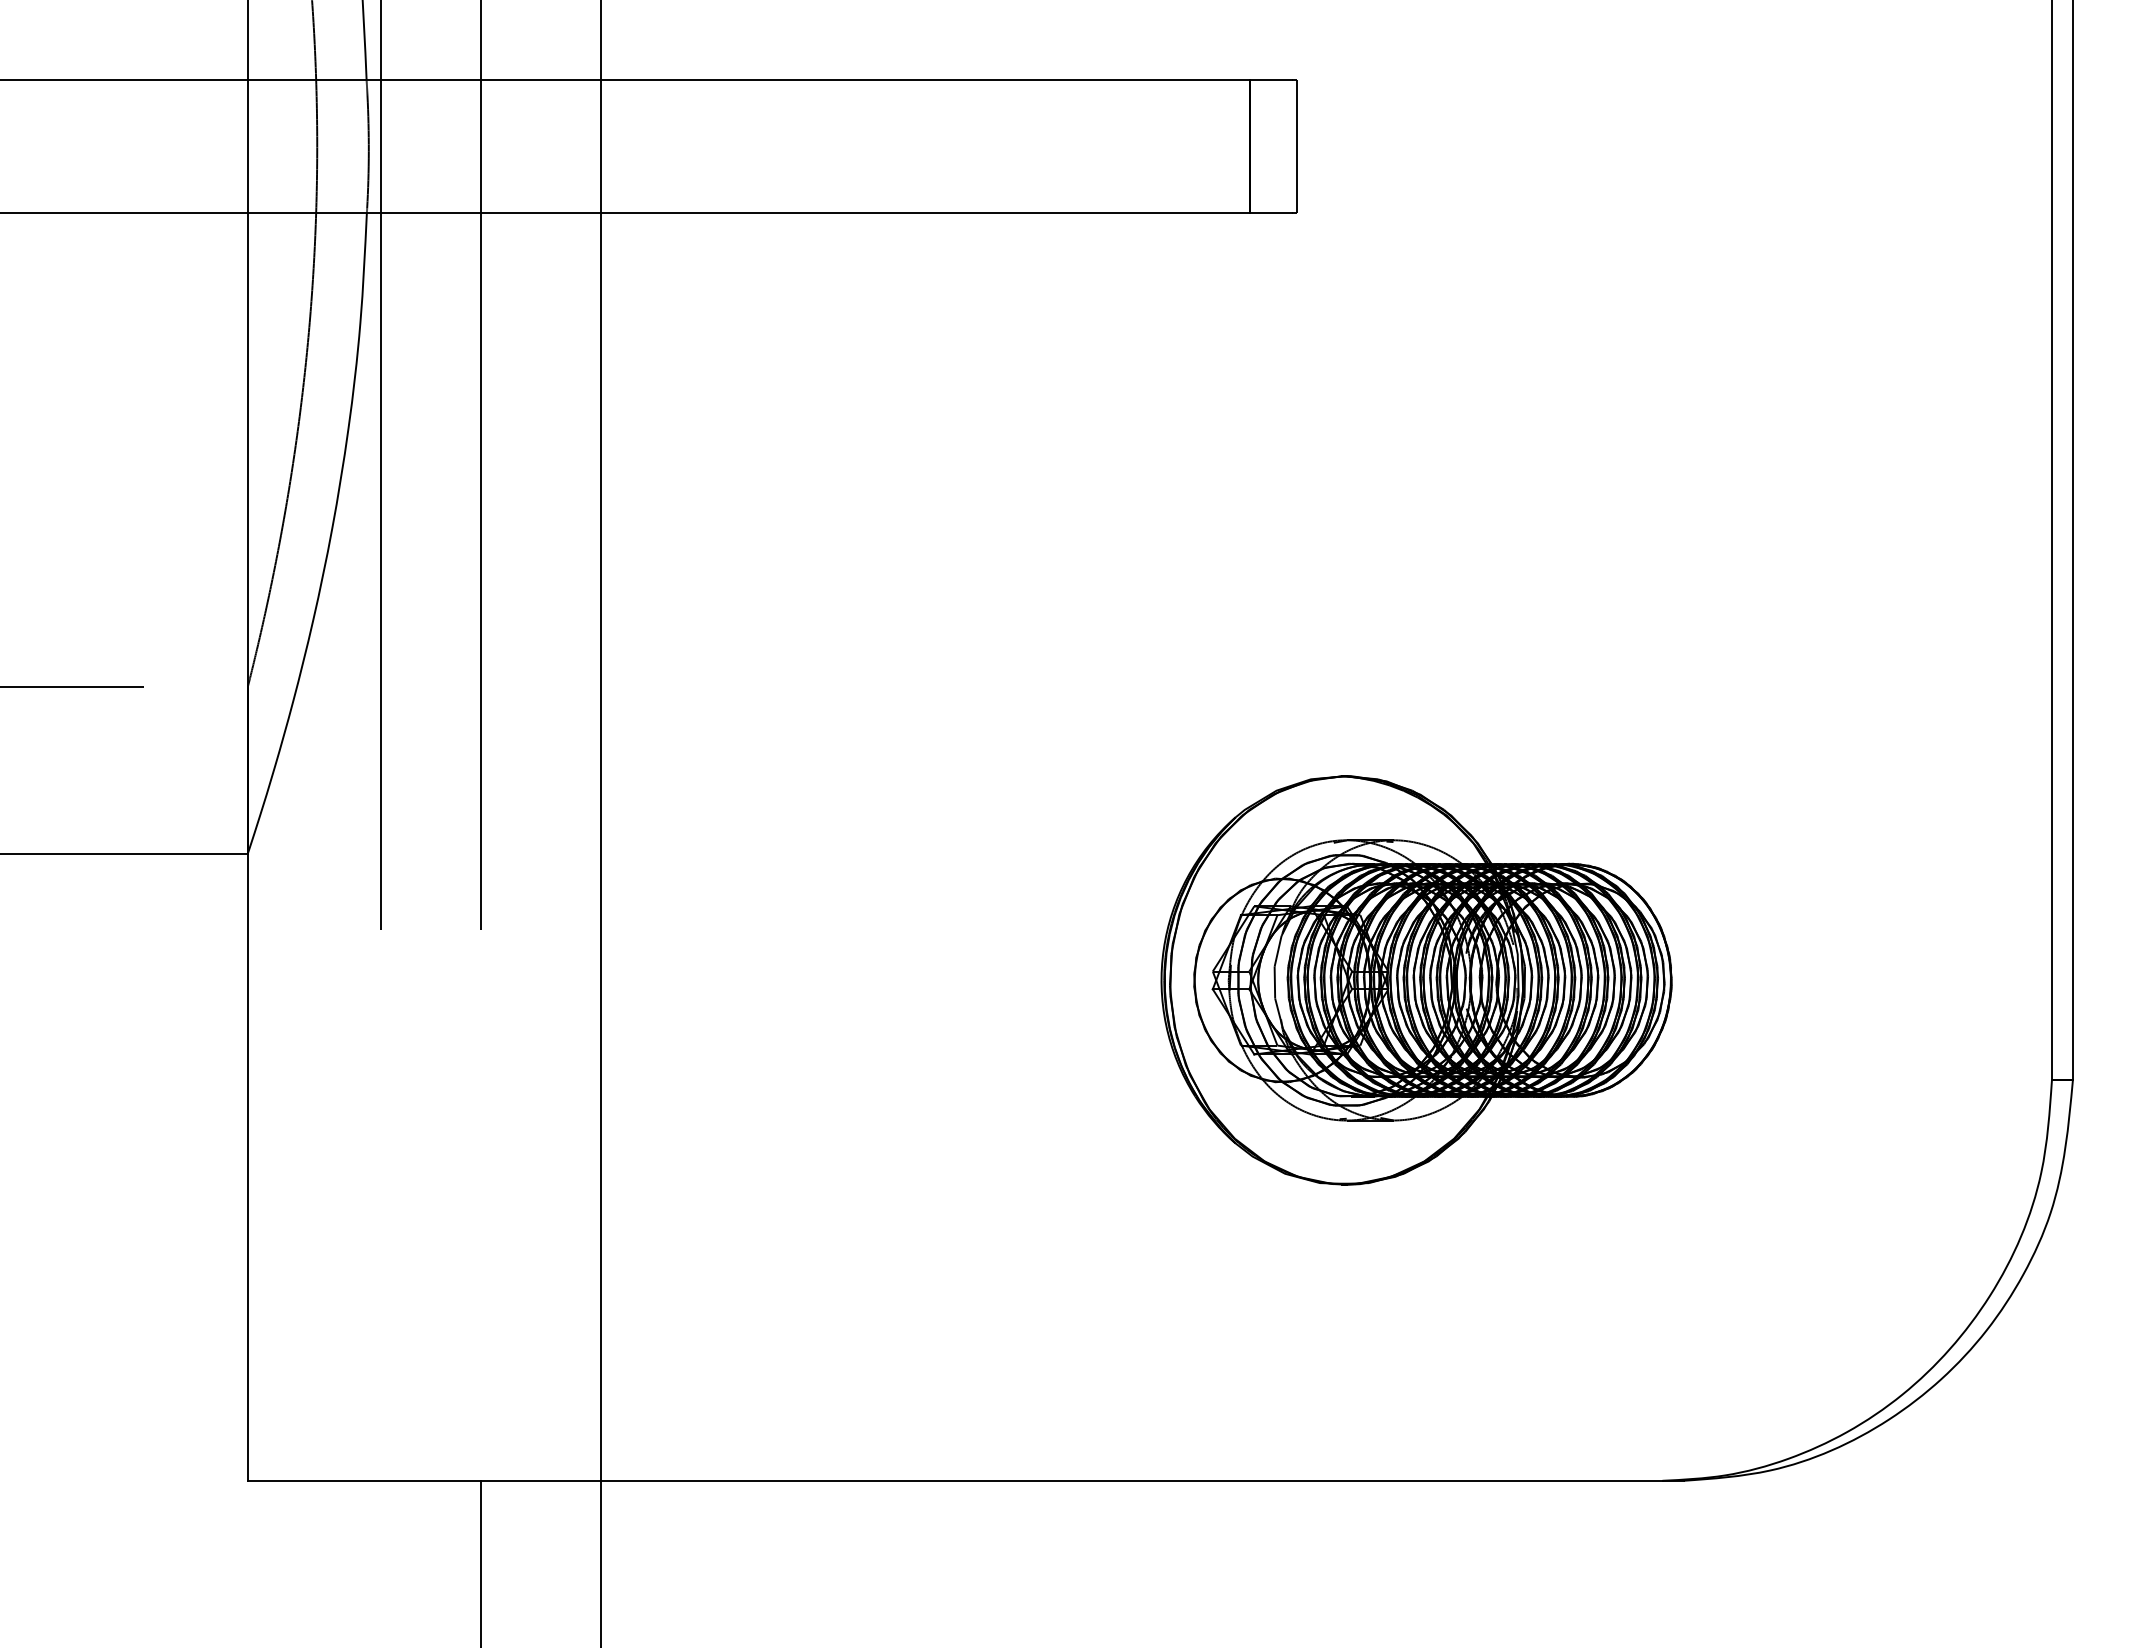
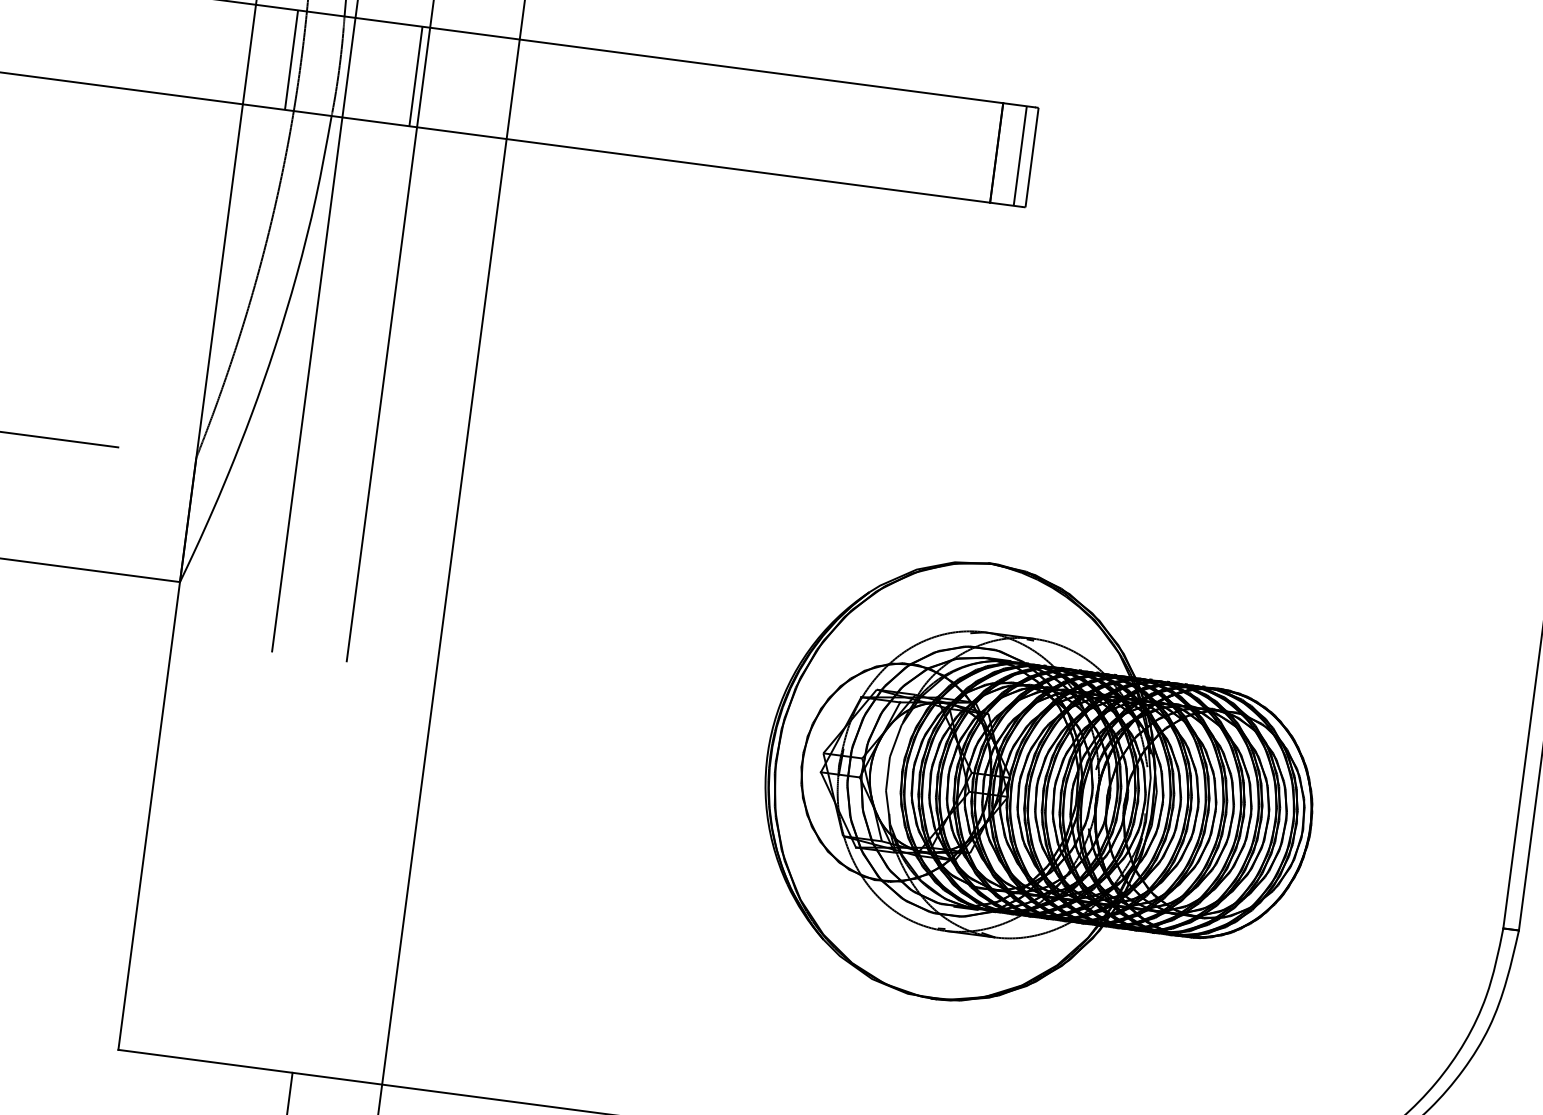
line: (304, 146) -> (291, 60), added
line: (471, 146) -> (416, 76), added
line: (1281, 146) -> (1020, 156), added
part: (1416, 980) -> (1039, 791), size x1.43

